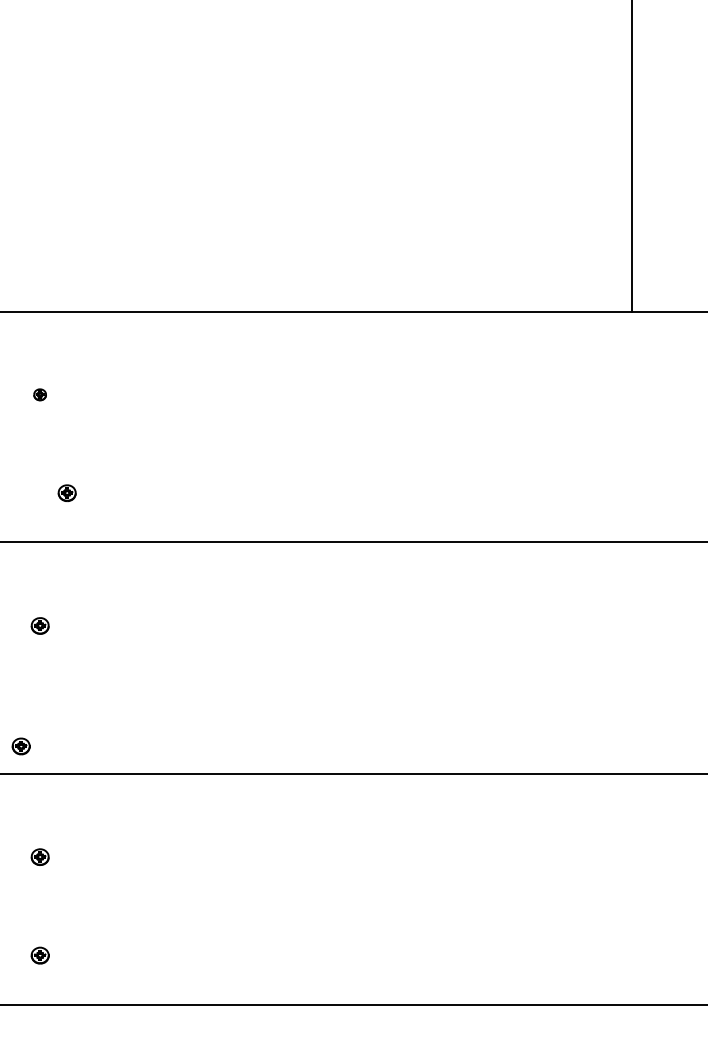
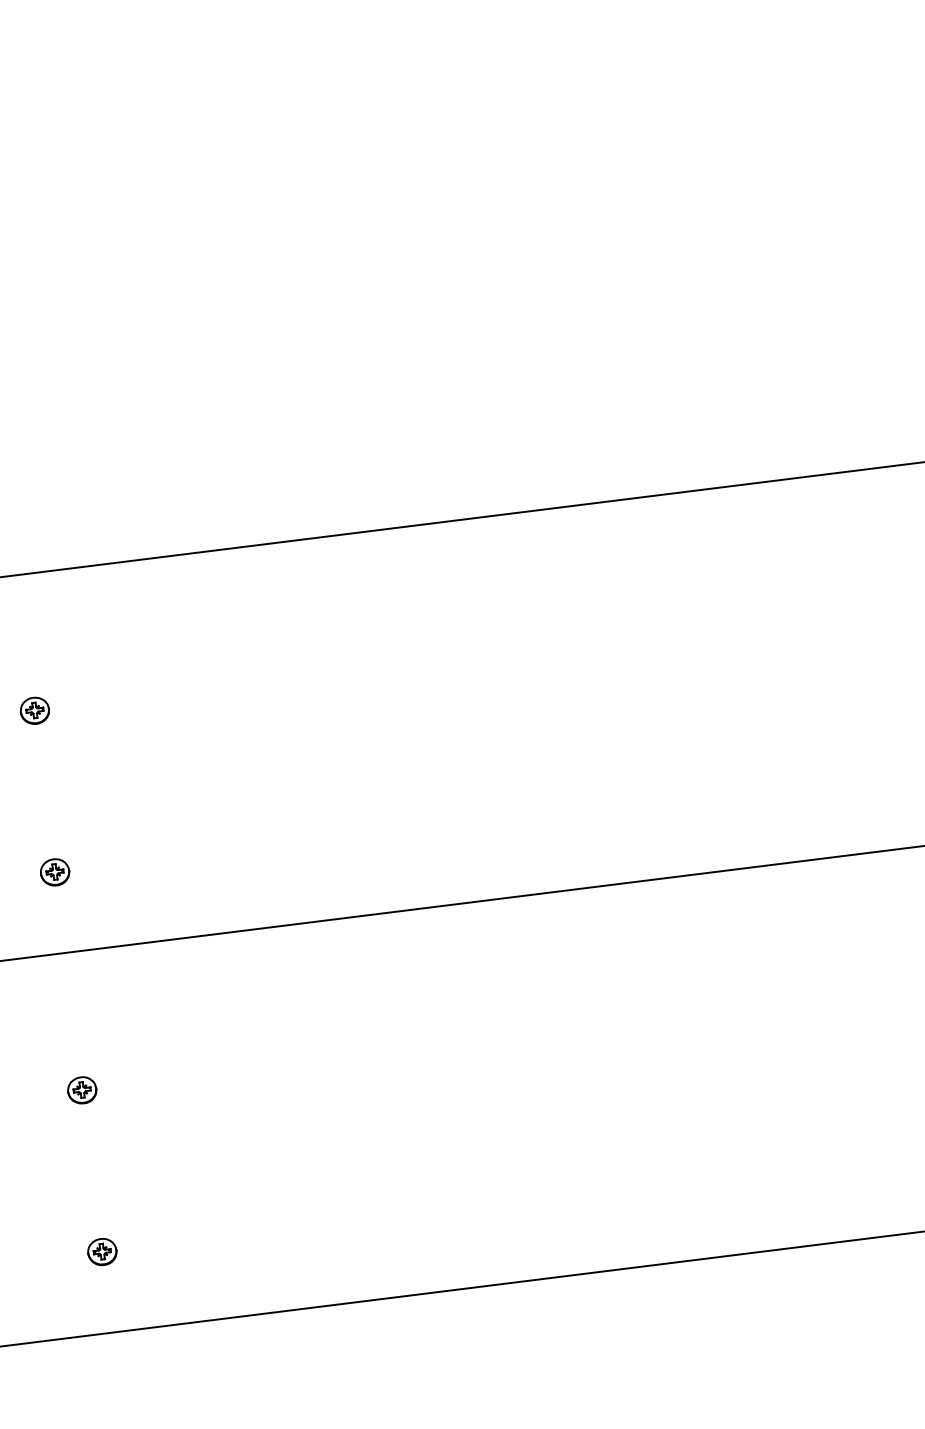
part: (39, 394) -> (33, 710), size x1.43
part: (66, 492) -> (53, 871), moved
part: (20, 746) -> (101, 1252), moved

